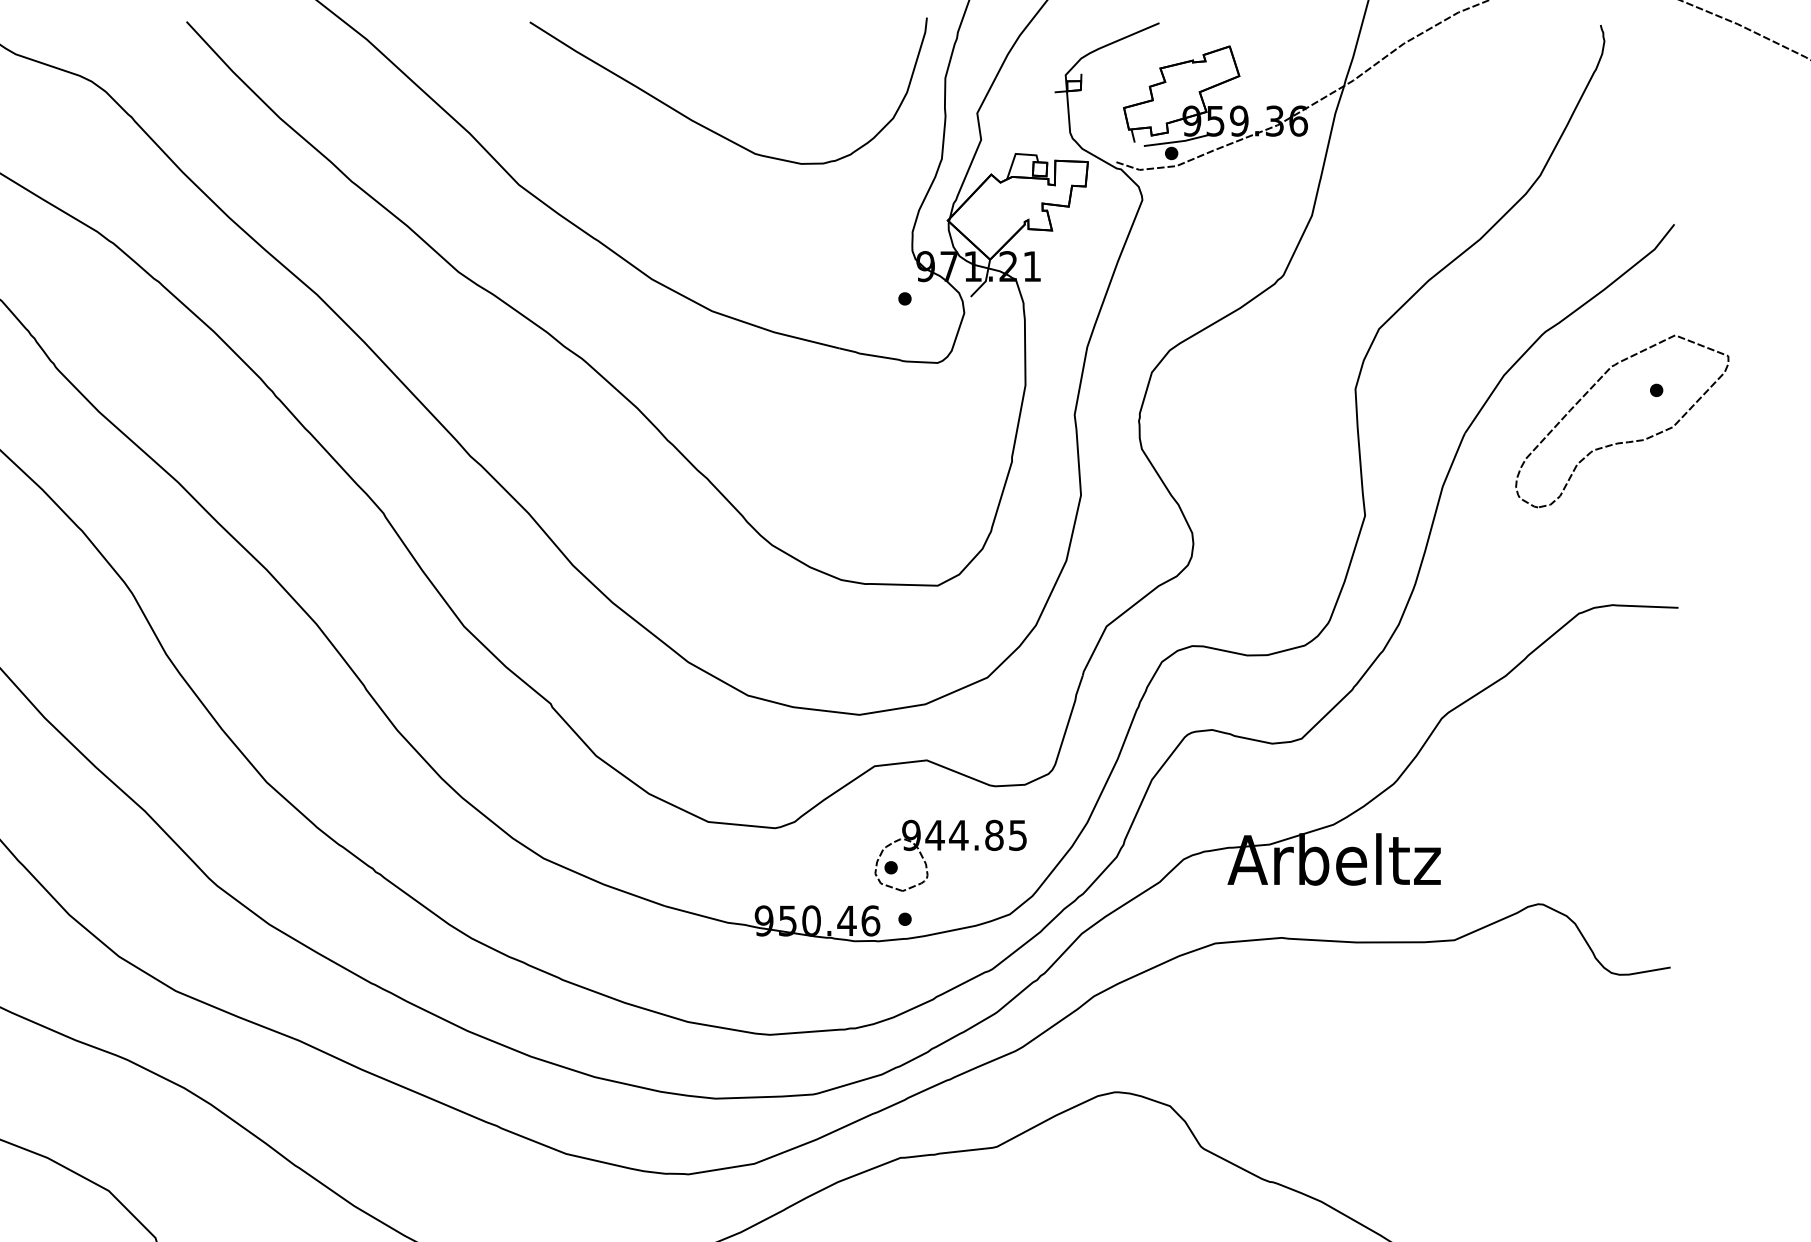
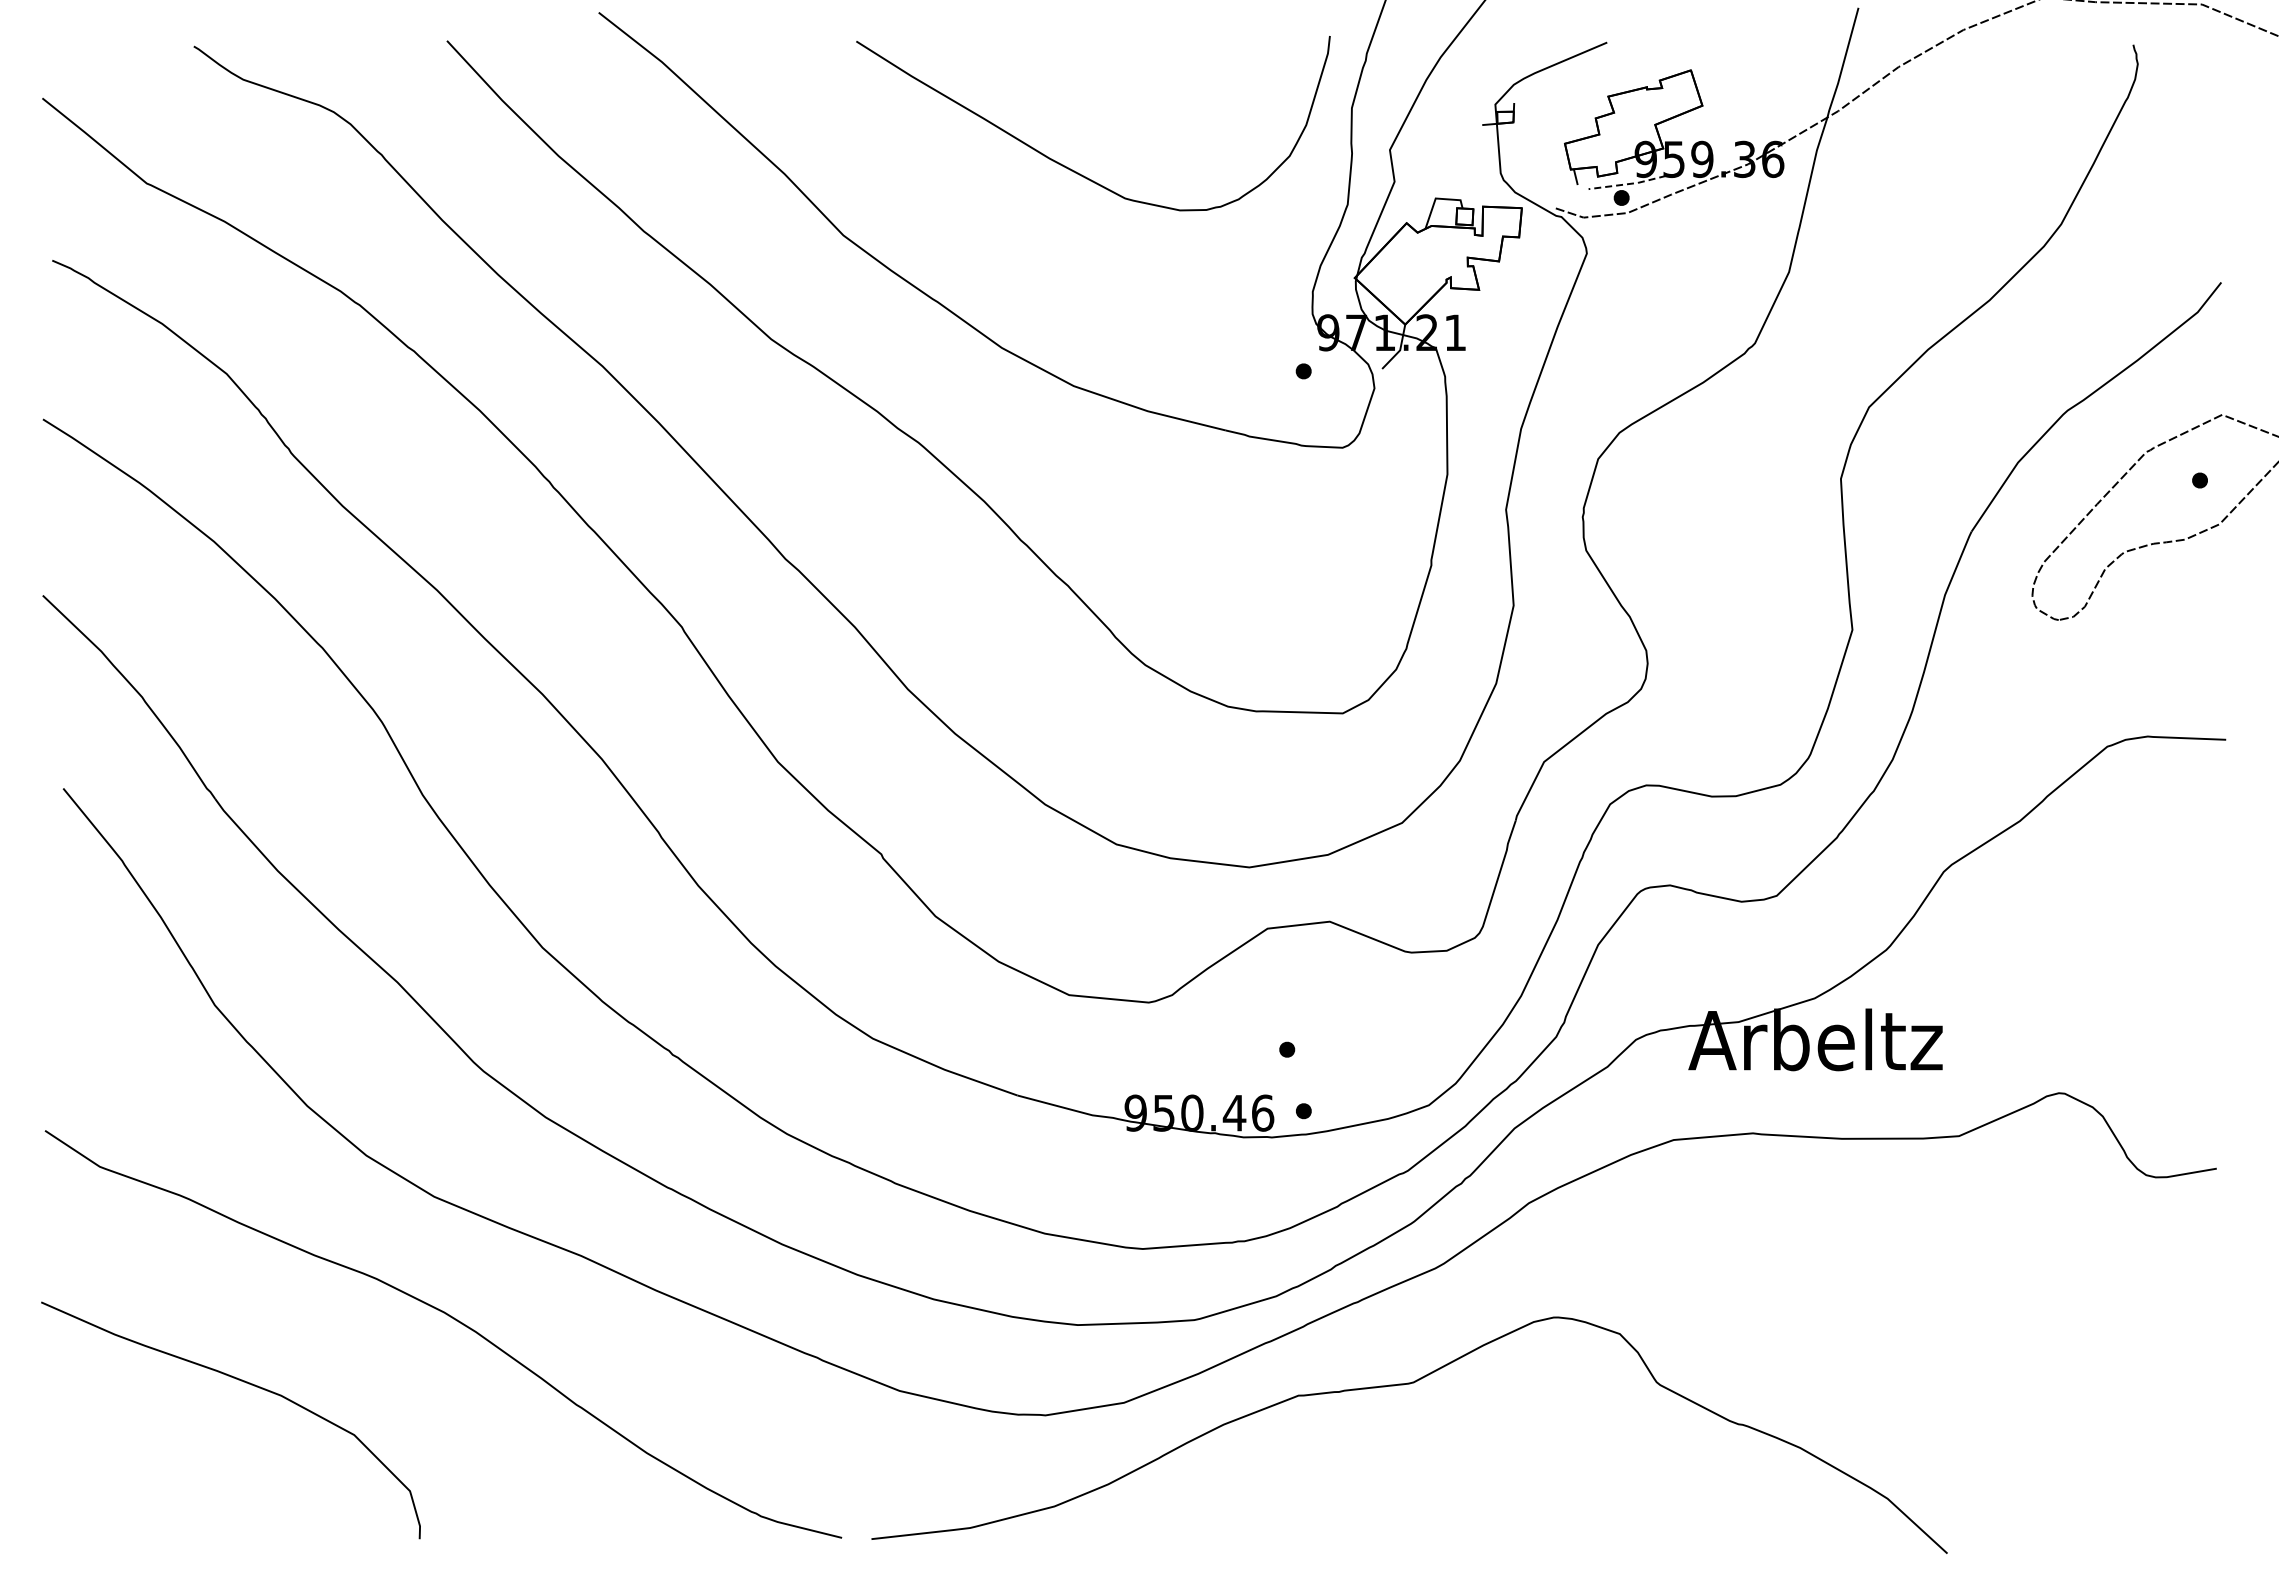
line: (1177, 142) -> (1628, 184), solid -> dashed
part: (940, 850) -> (1346, 1029), removed

